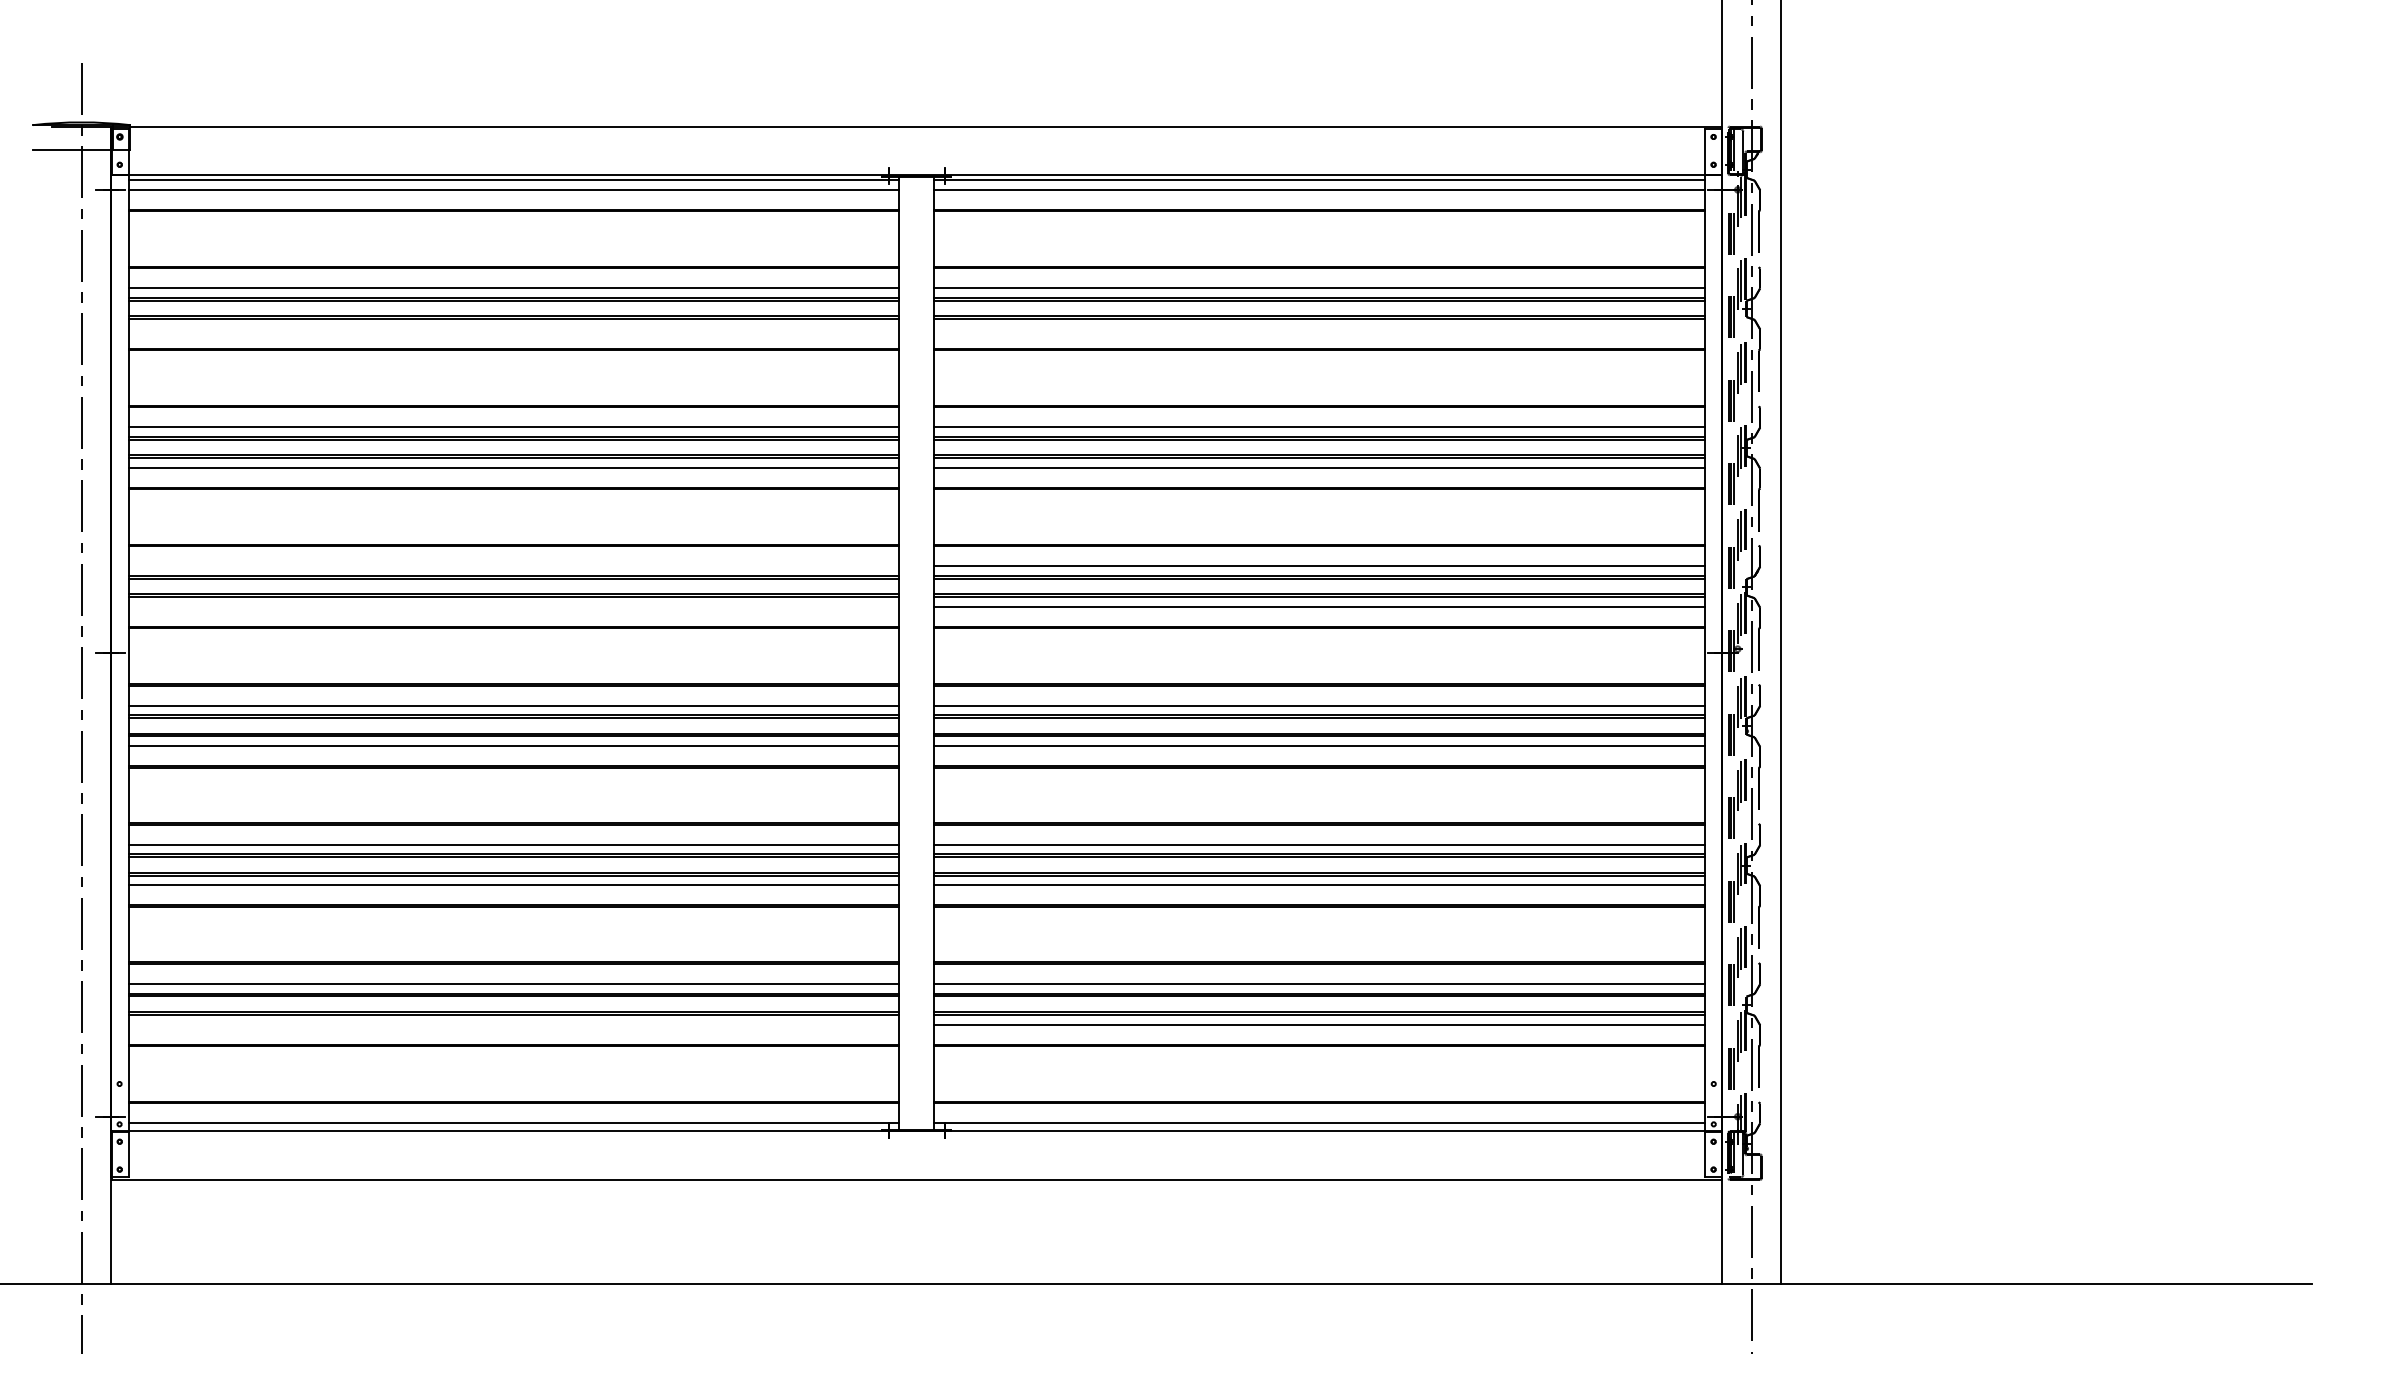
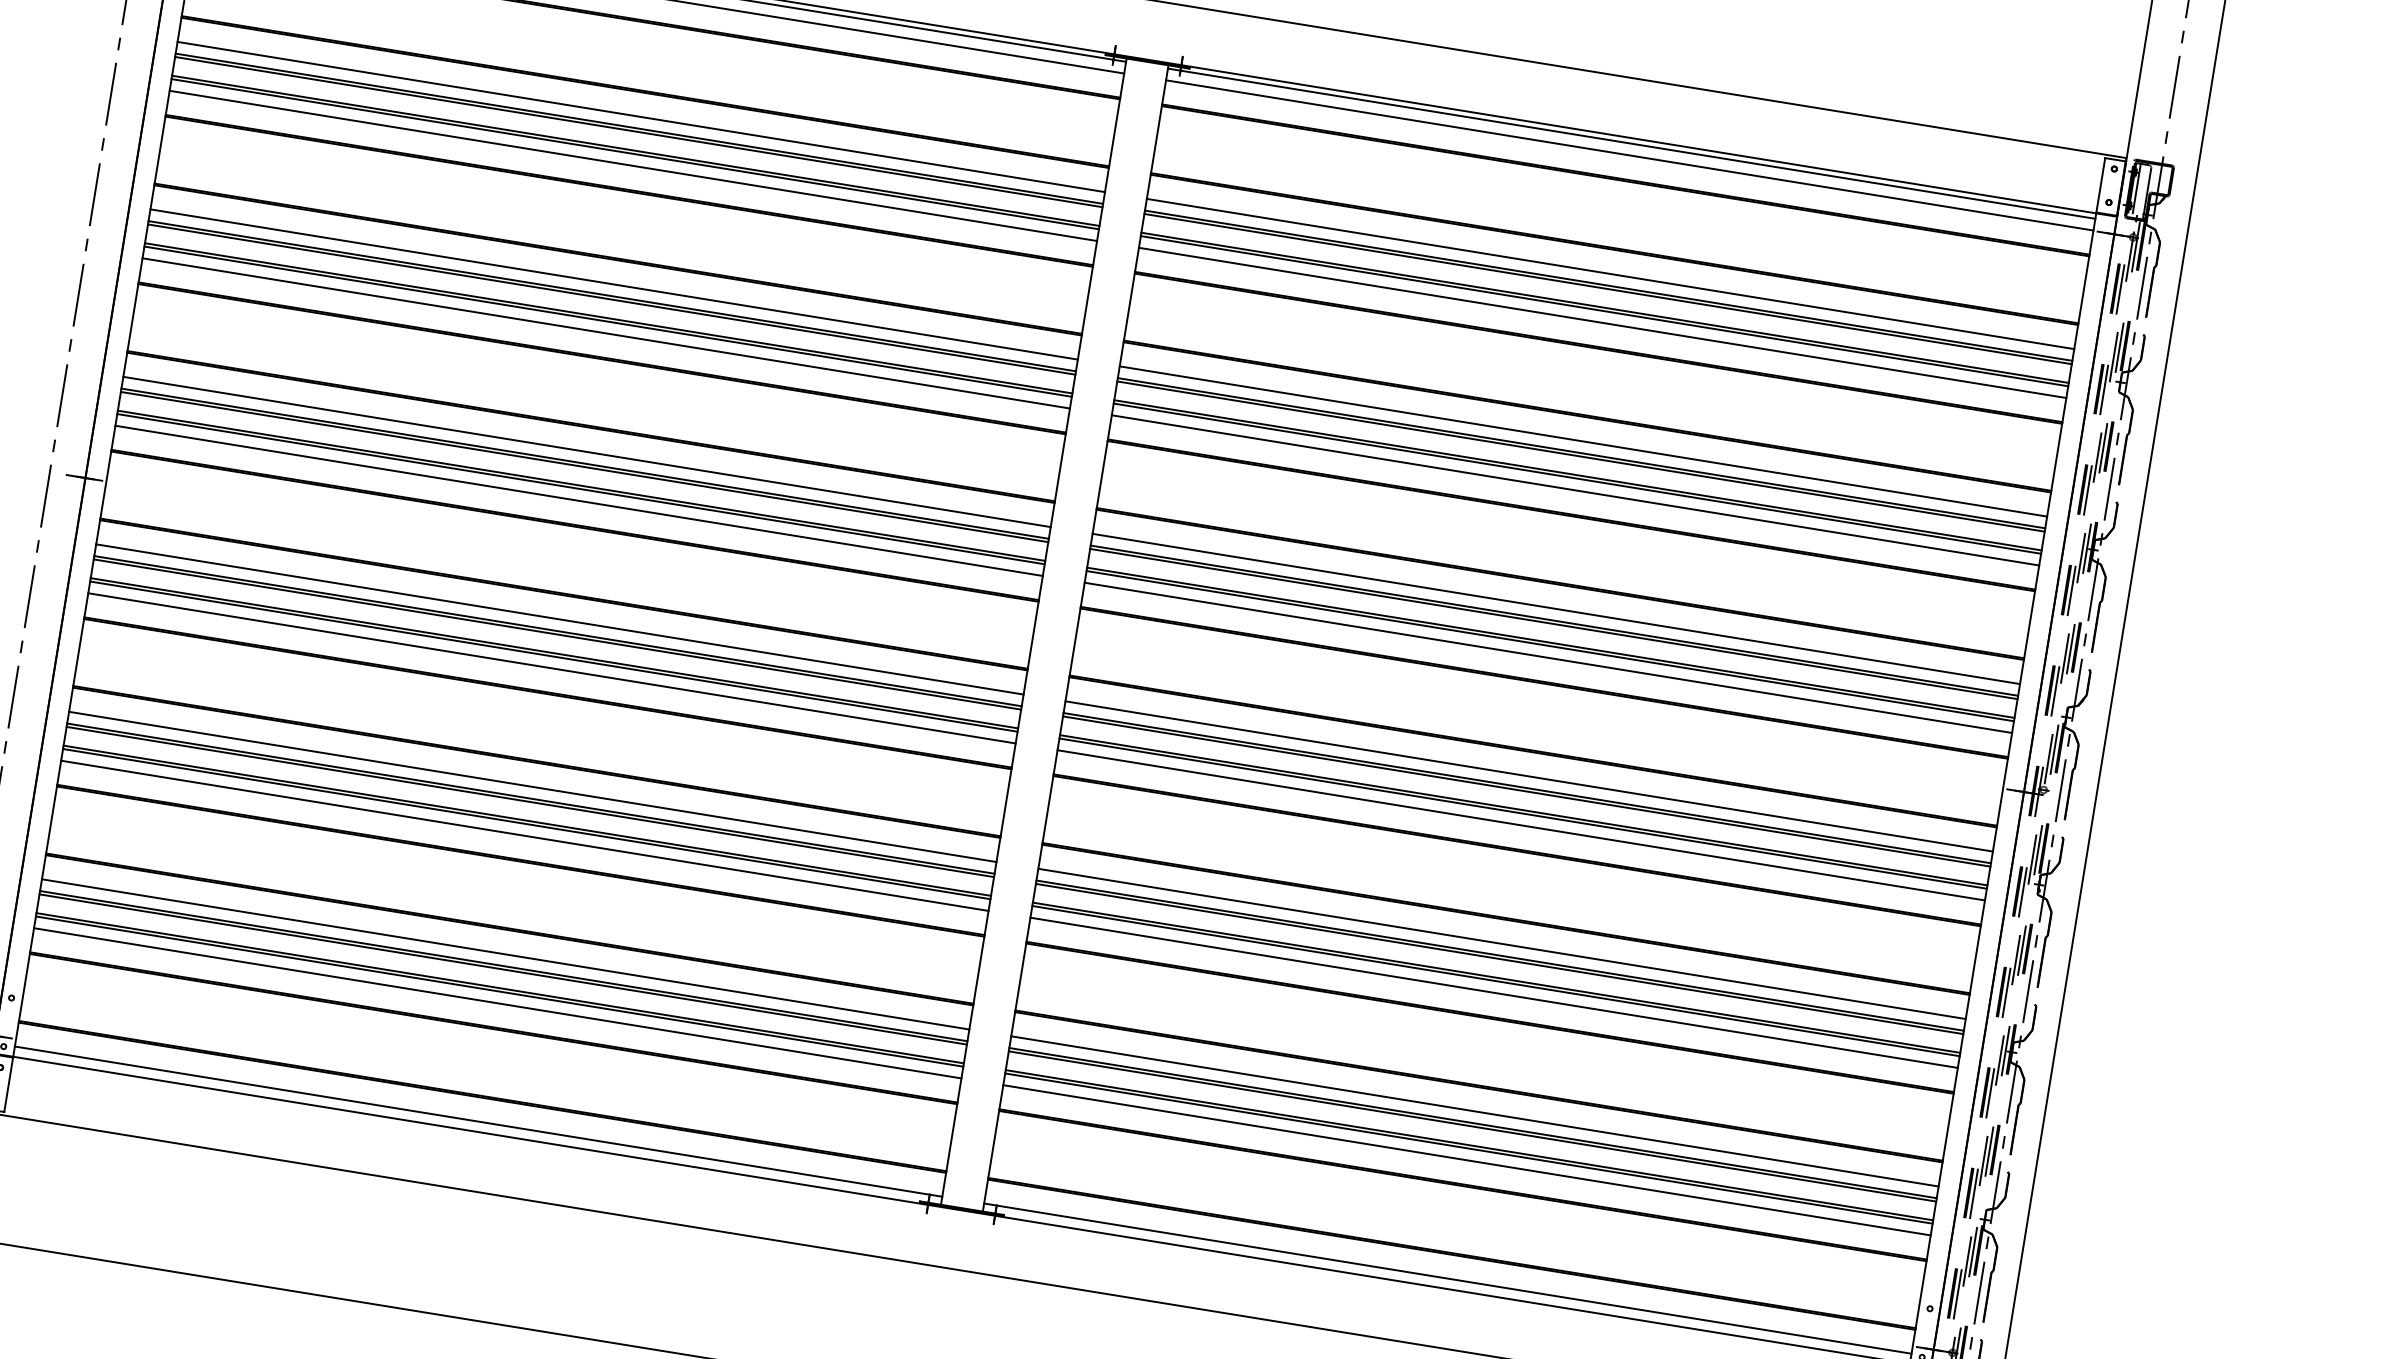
line: (513, 328) -> (632, 165), added
line: (1319, 328) -> (1602, 322), added
line: (513, 566) -> (586, 452), added
line: (513, 607) -> (578, 501), added
line: (513, 1024) -> (497, 1003), added

